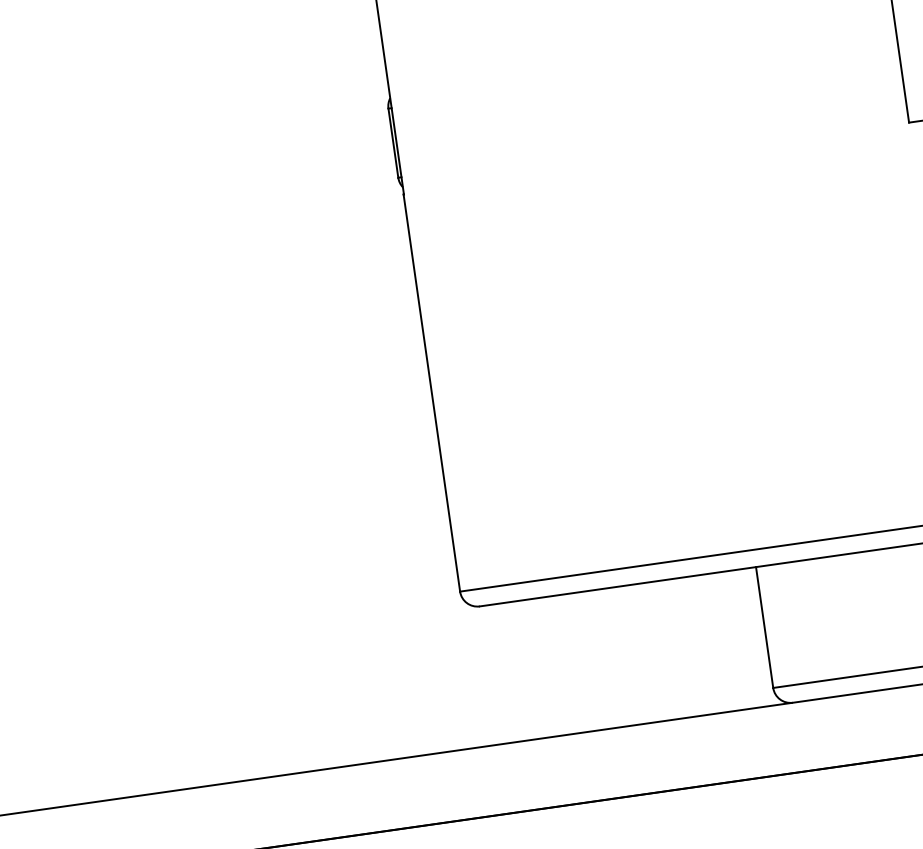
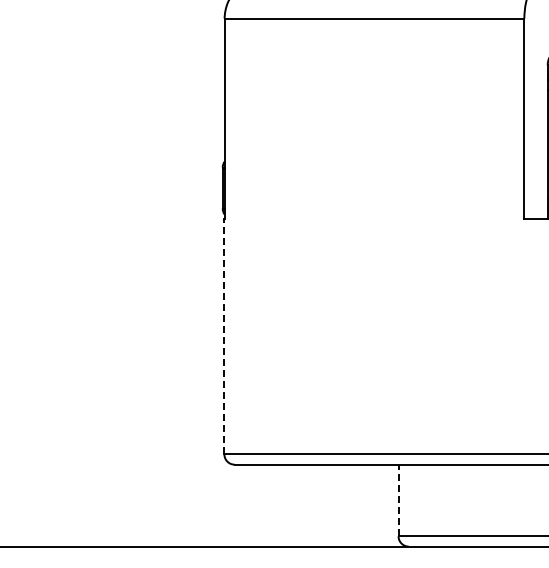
line: (431, 392) -> (224, 336), solid -> dashed
line: (764, 627) -> (398, 500), solid -> dashed

